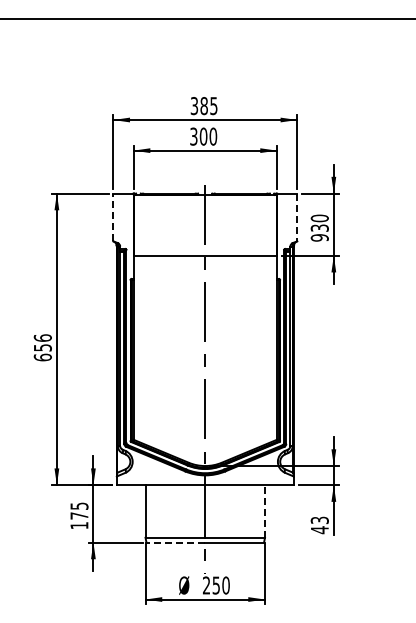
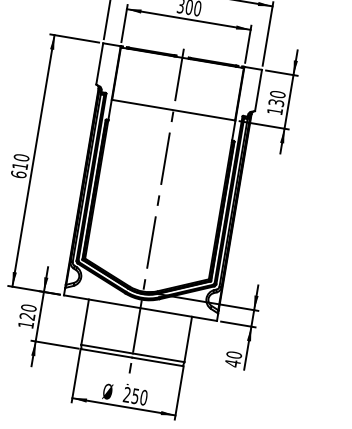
line: (113, 217) -> (99, 63), dashed -> solid
line: (297, 217) -> (258, 90), dashed -> solid
text: (319, 237) -> (274, 110), 930 -> 130
text: (42, 342) -> (20, 161), 656 -> 610
text: (79, 510) -> (28, 311), 175 -> 120
line: (265, 510) -> (188, 338), dashed -> solid
text: (319, 520) -> (233, 355), 43 -> 40
line: (175, 542) -> (106, 353), dashed -> solid

